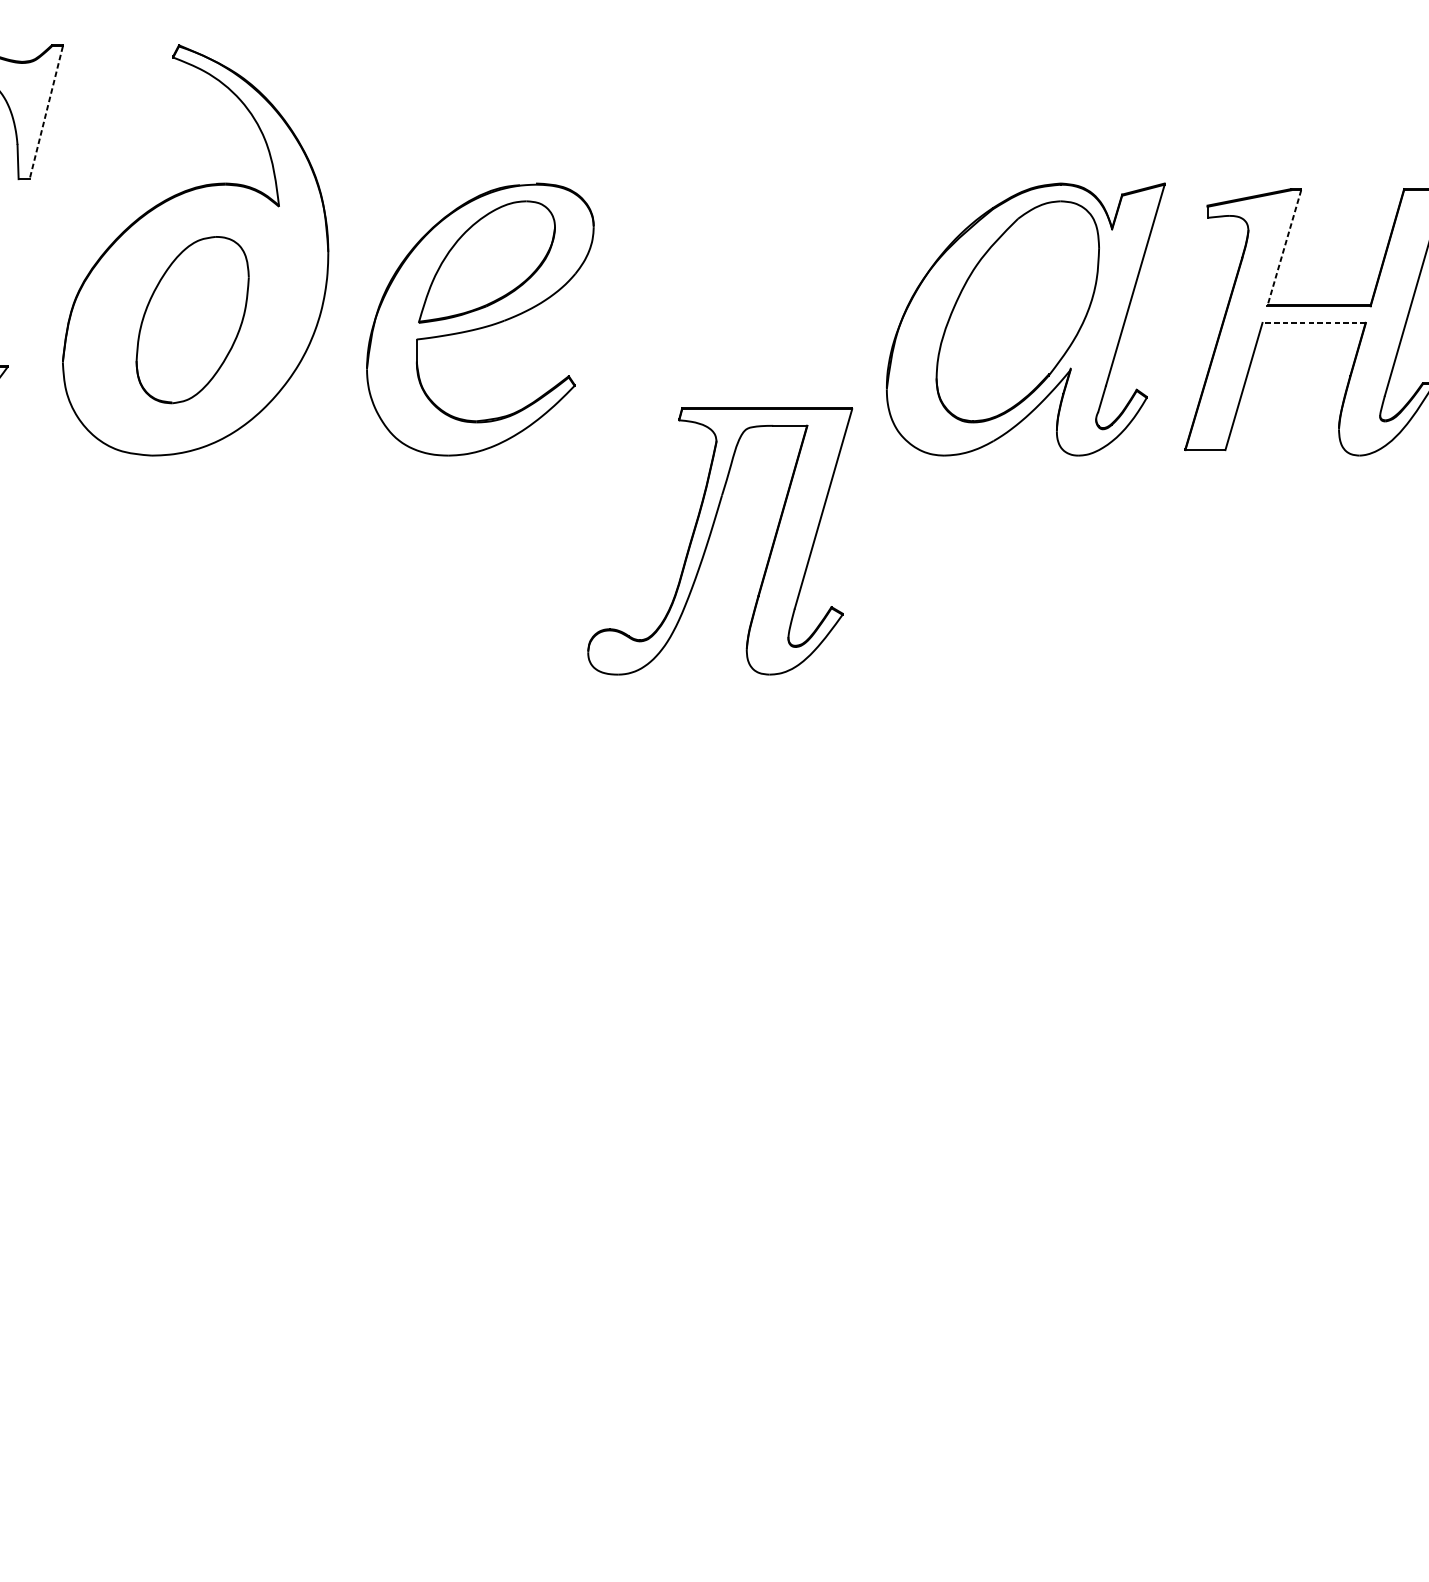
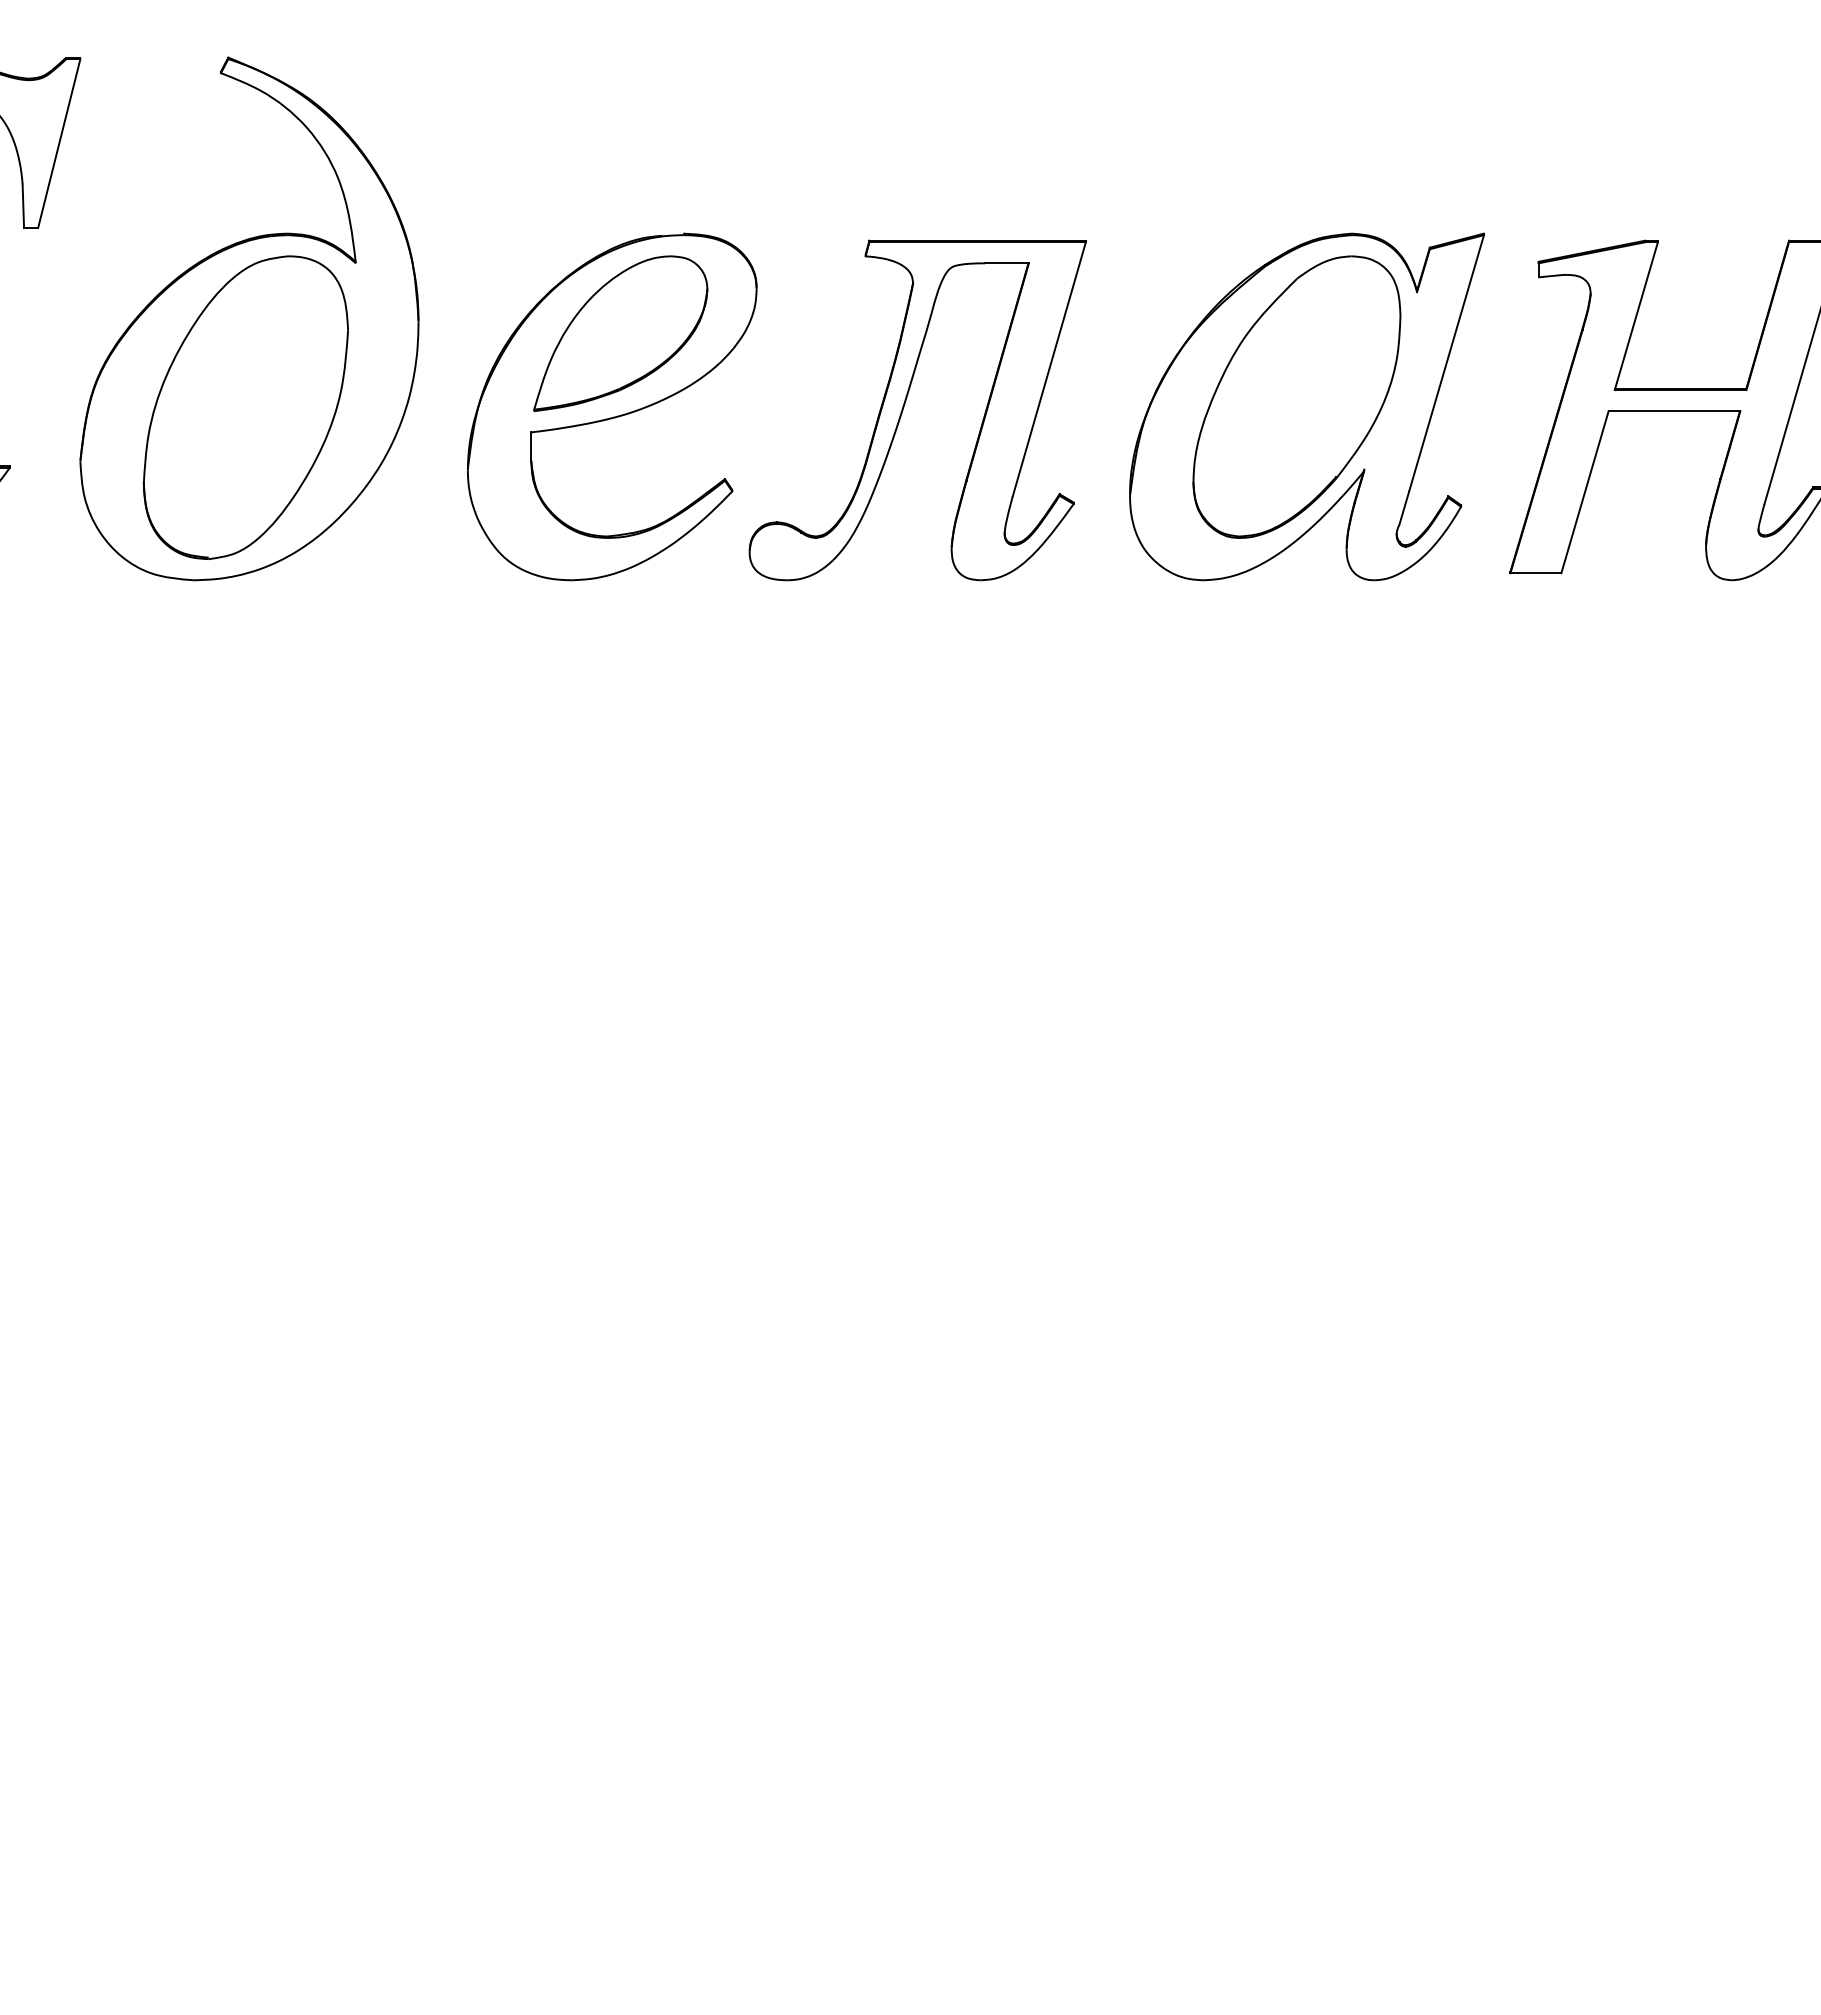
line: (46, 113) -> (59, 144), dashed -> solid
line: (1284, 248) -> (1636, 316), dashed -> solid
part: (192, 319) -> (245, 407), size x1.43
line: (1314, 323) -> (1674, 411), dashed -> solid
part: (709, 539) -> (904, 407), moved

